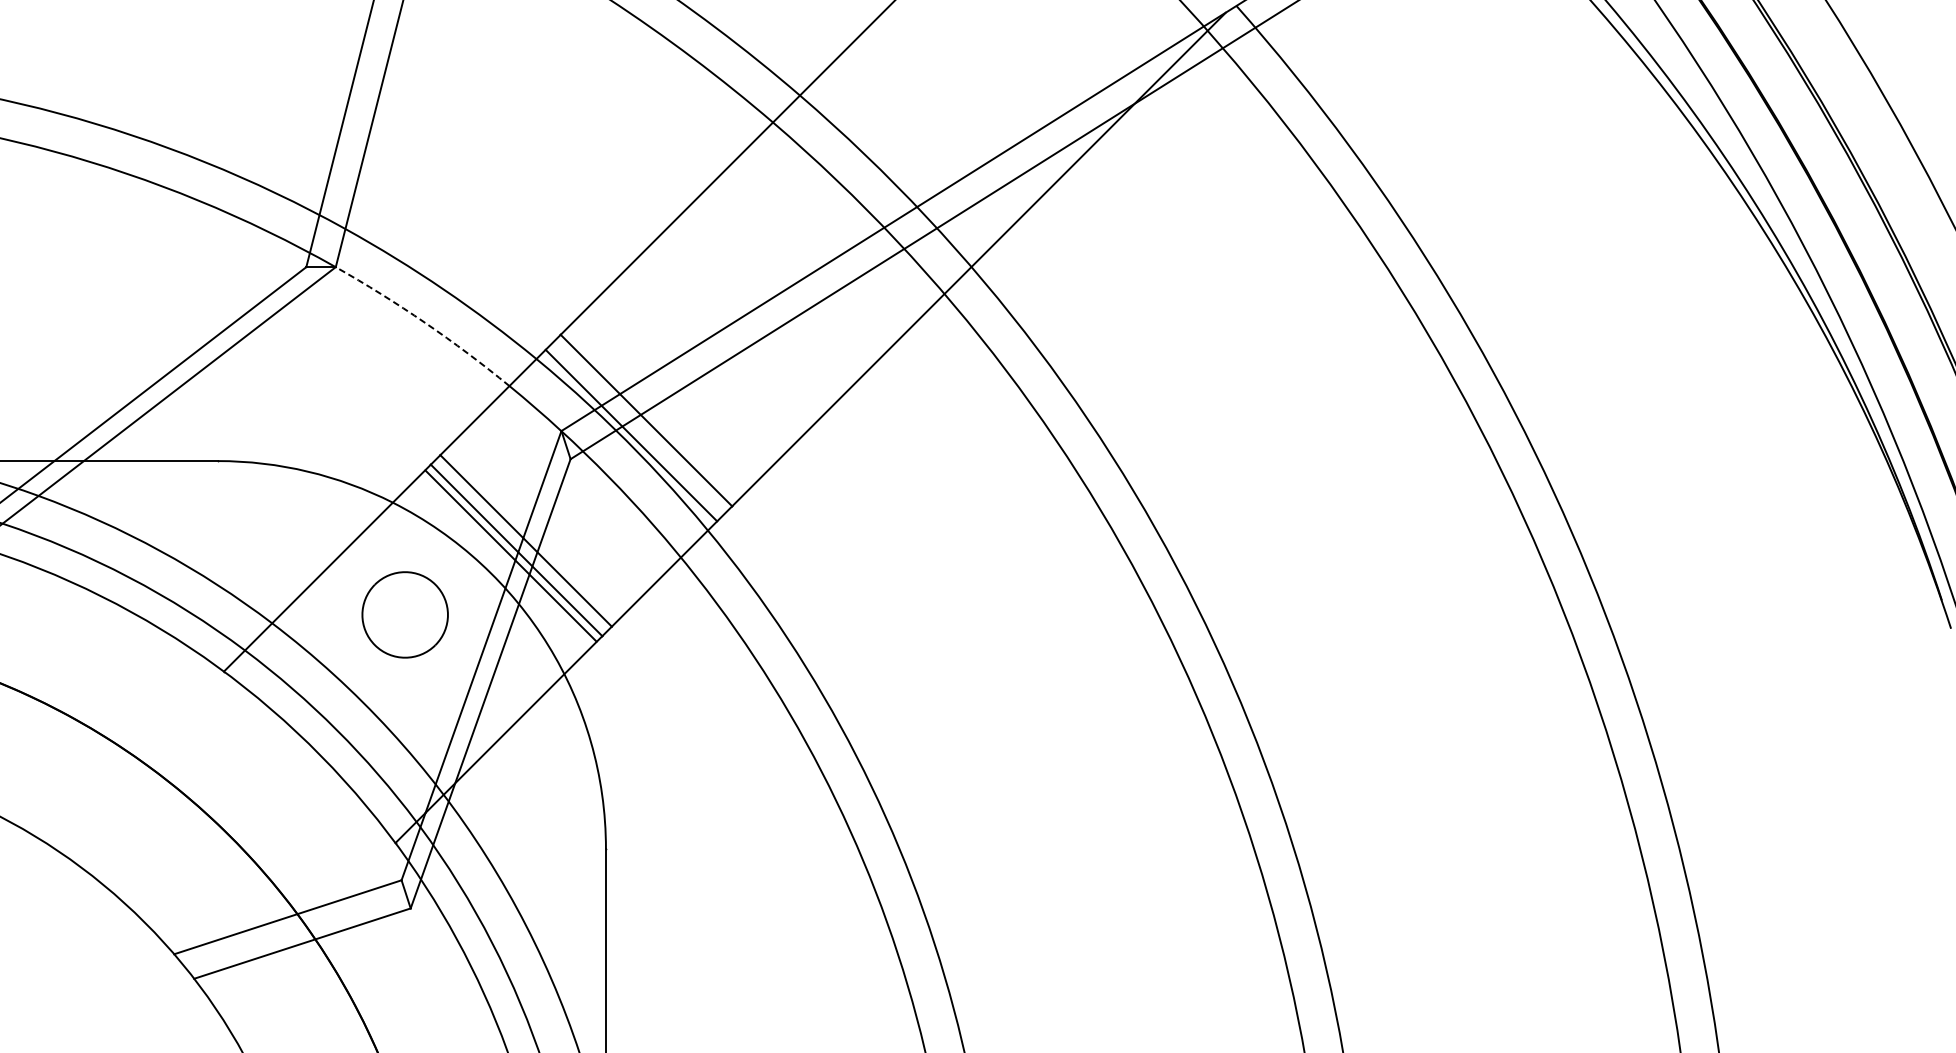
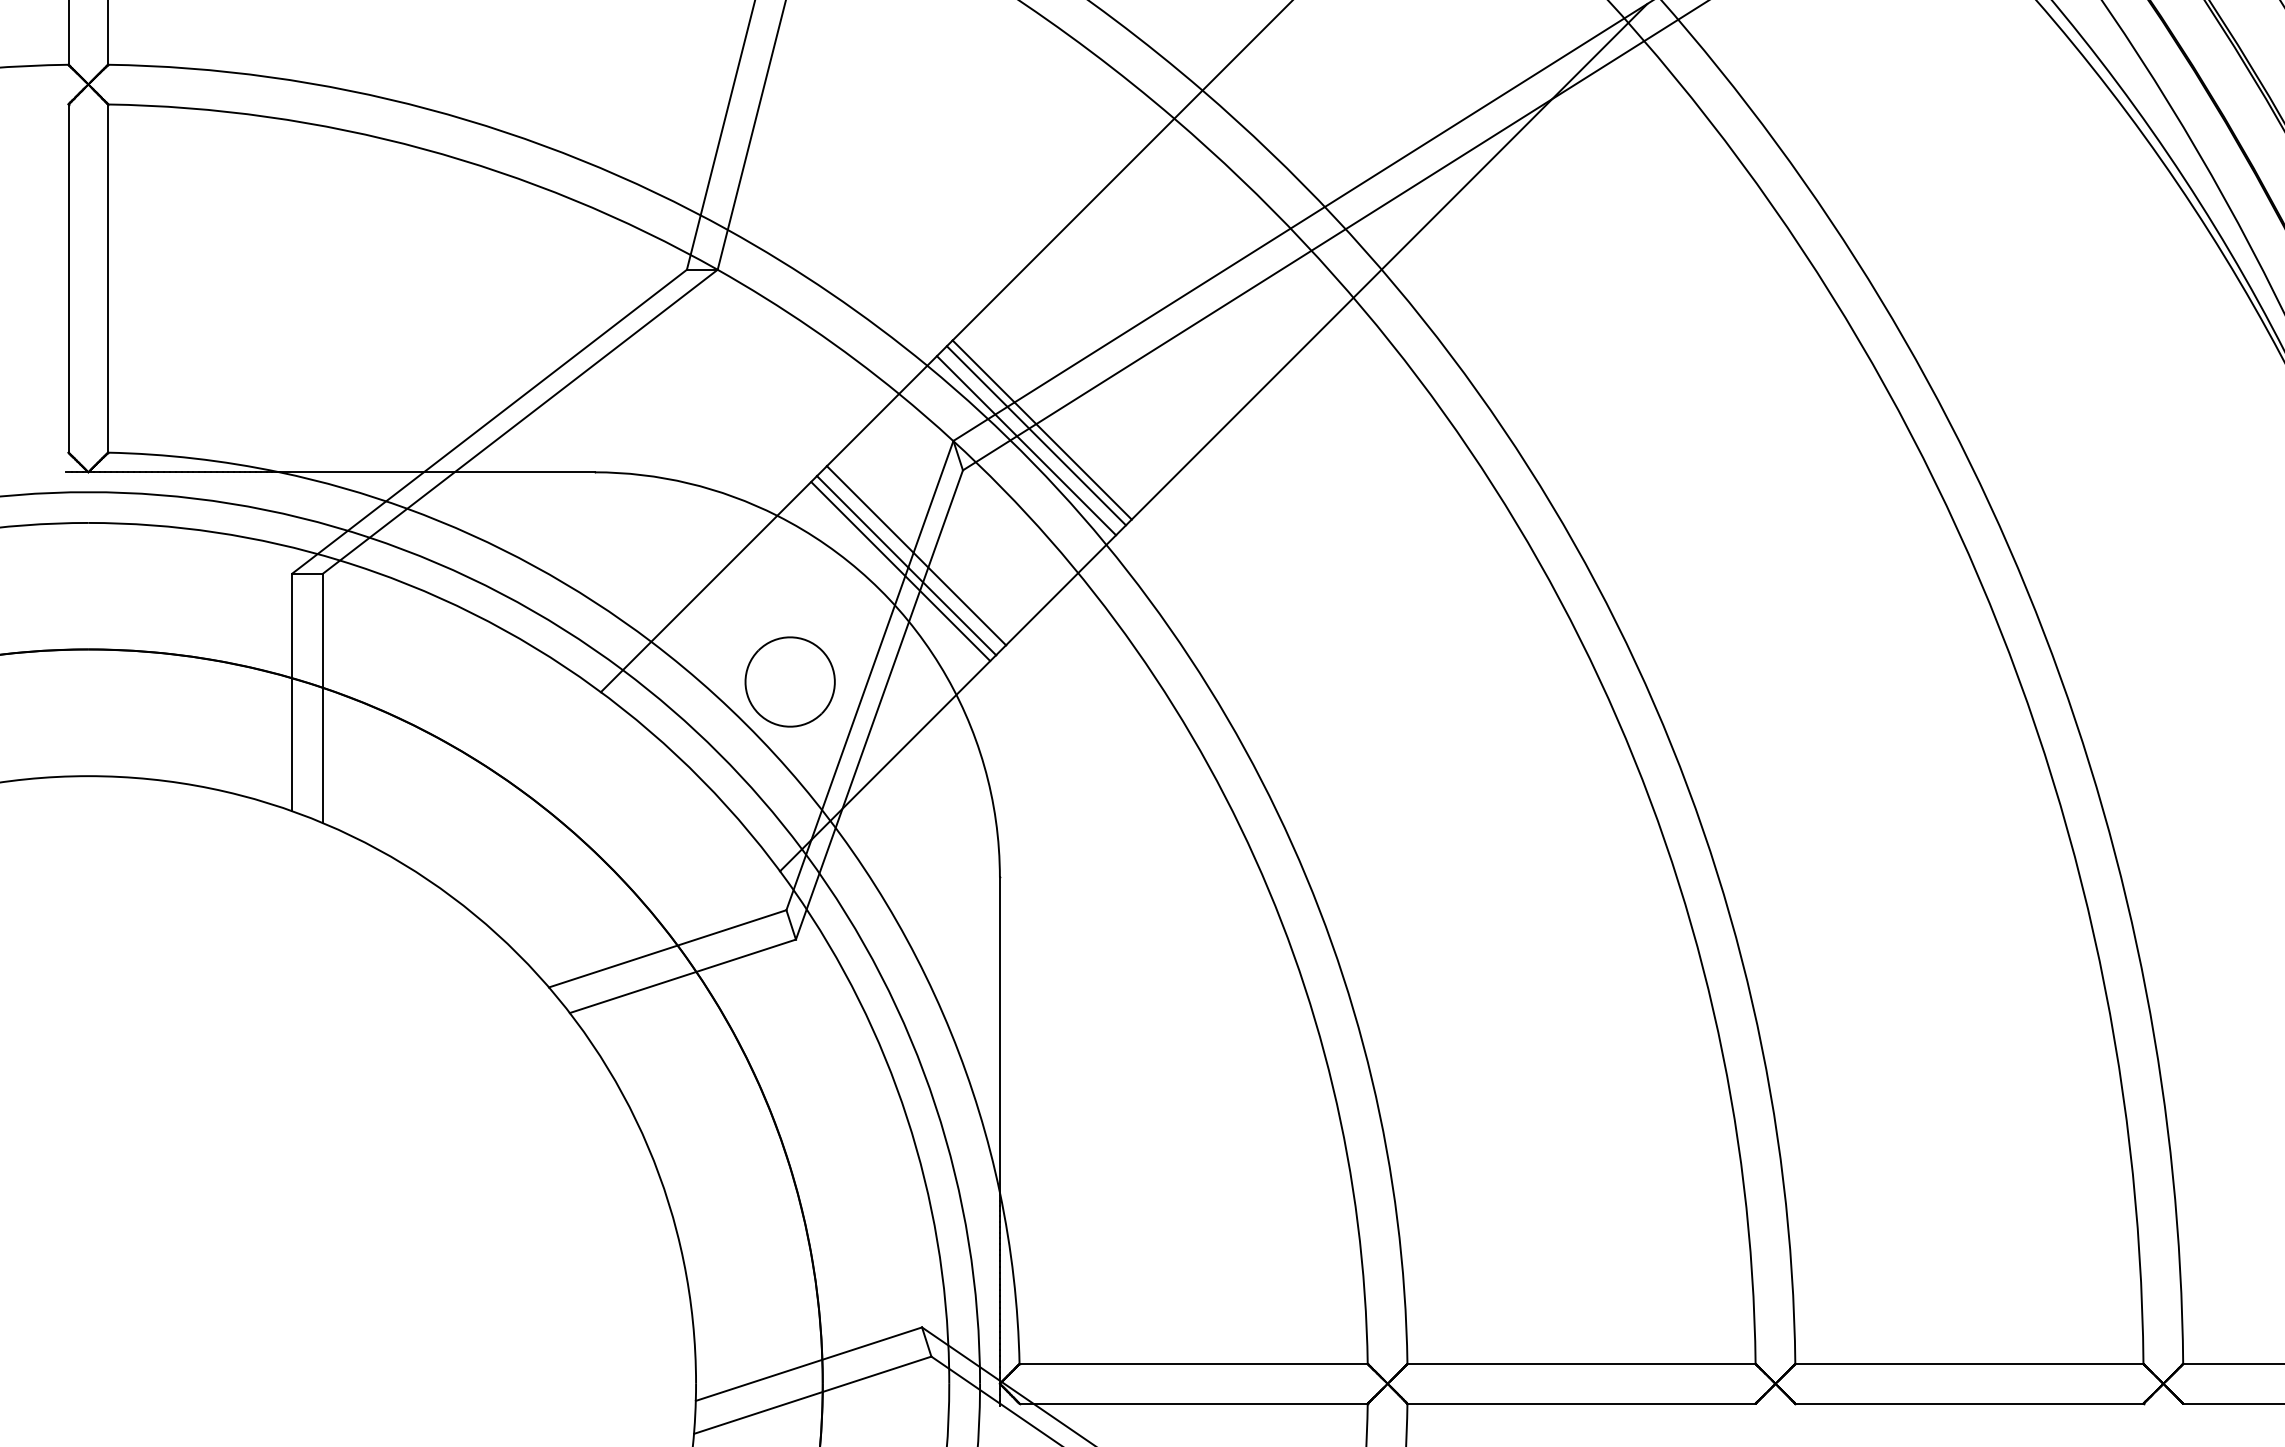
arc: (425, 323) -> (811, 328), dashed -> solid
line: (641, 425) -> (1036, 435), added
part: (404, 614) -> (789, 681), moved

